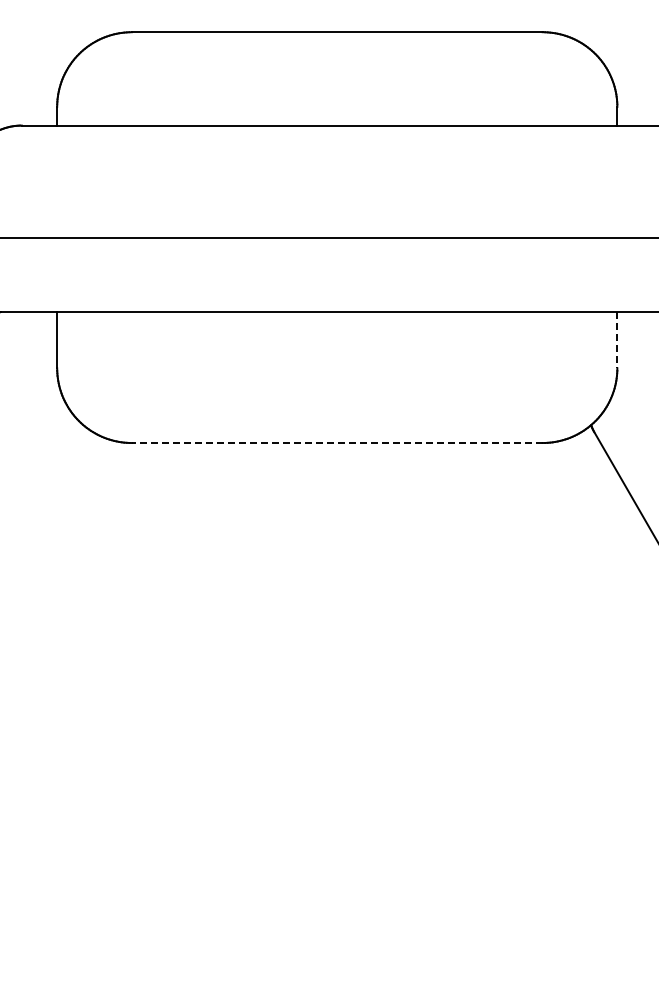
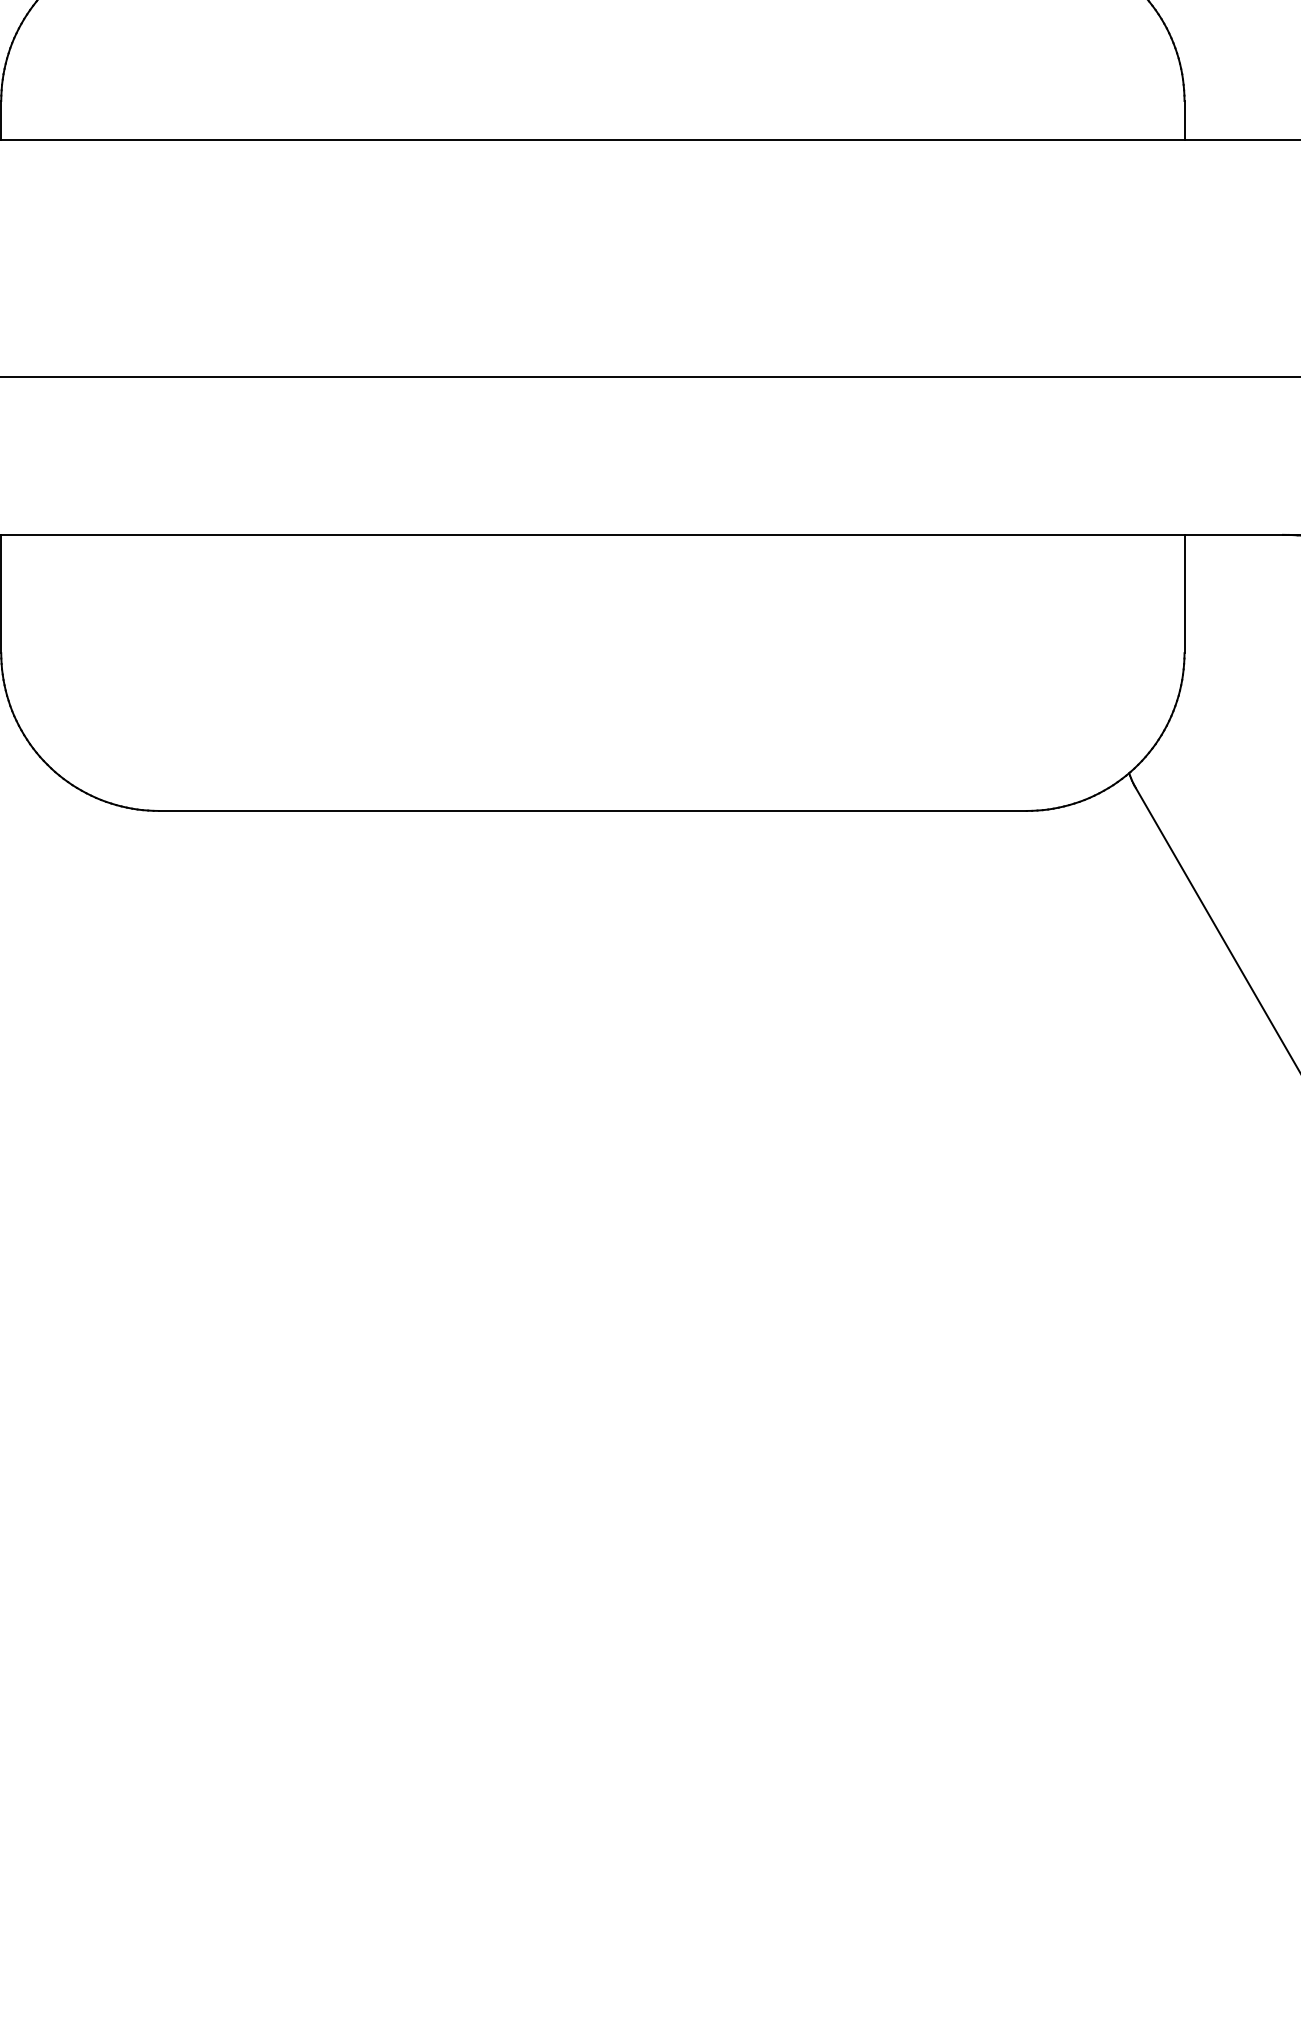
line: (617, 340) -> (1184, 594), dashed -> solid
line: (336, 443) -> (591, 811), dashed -> solid

